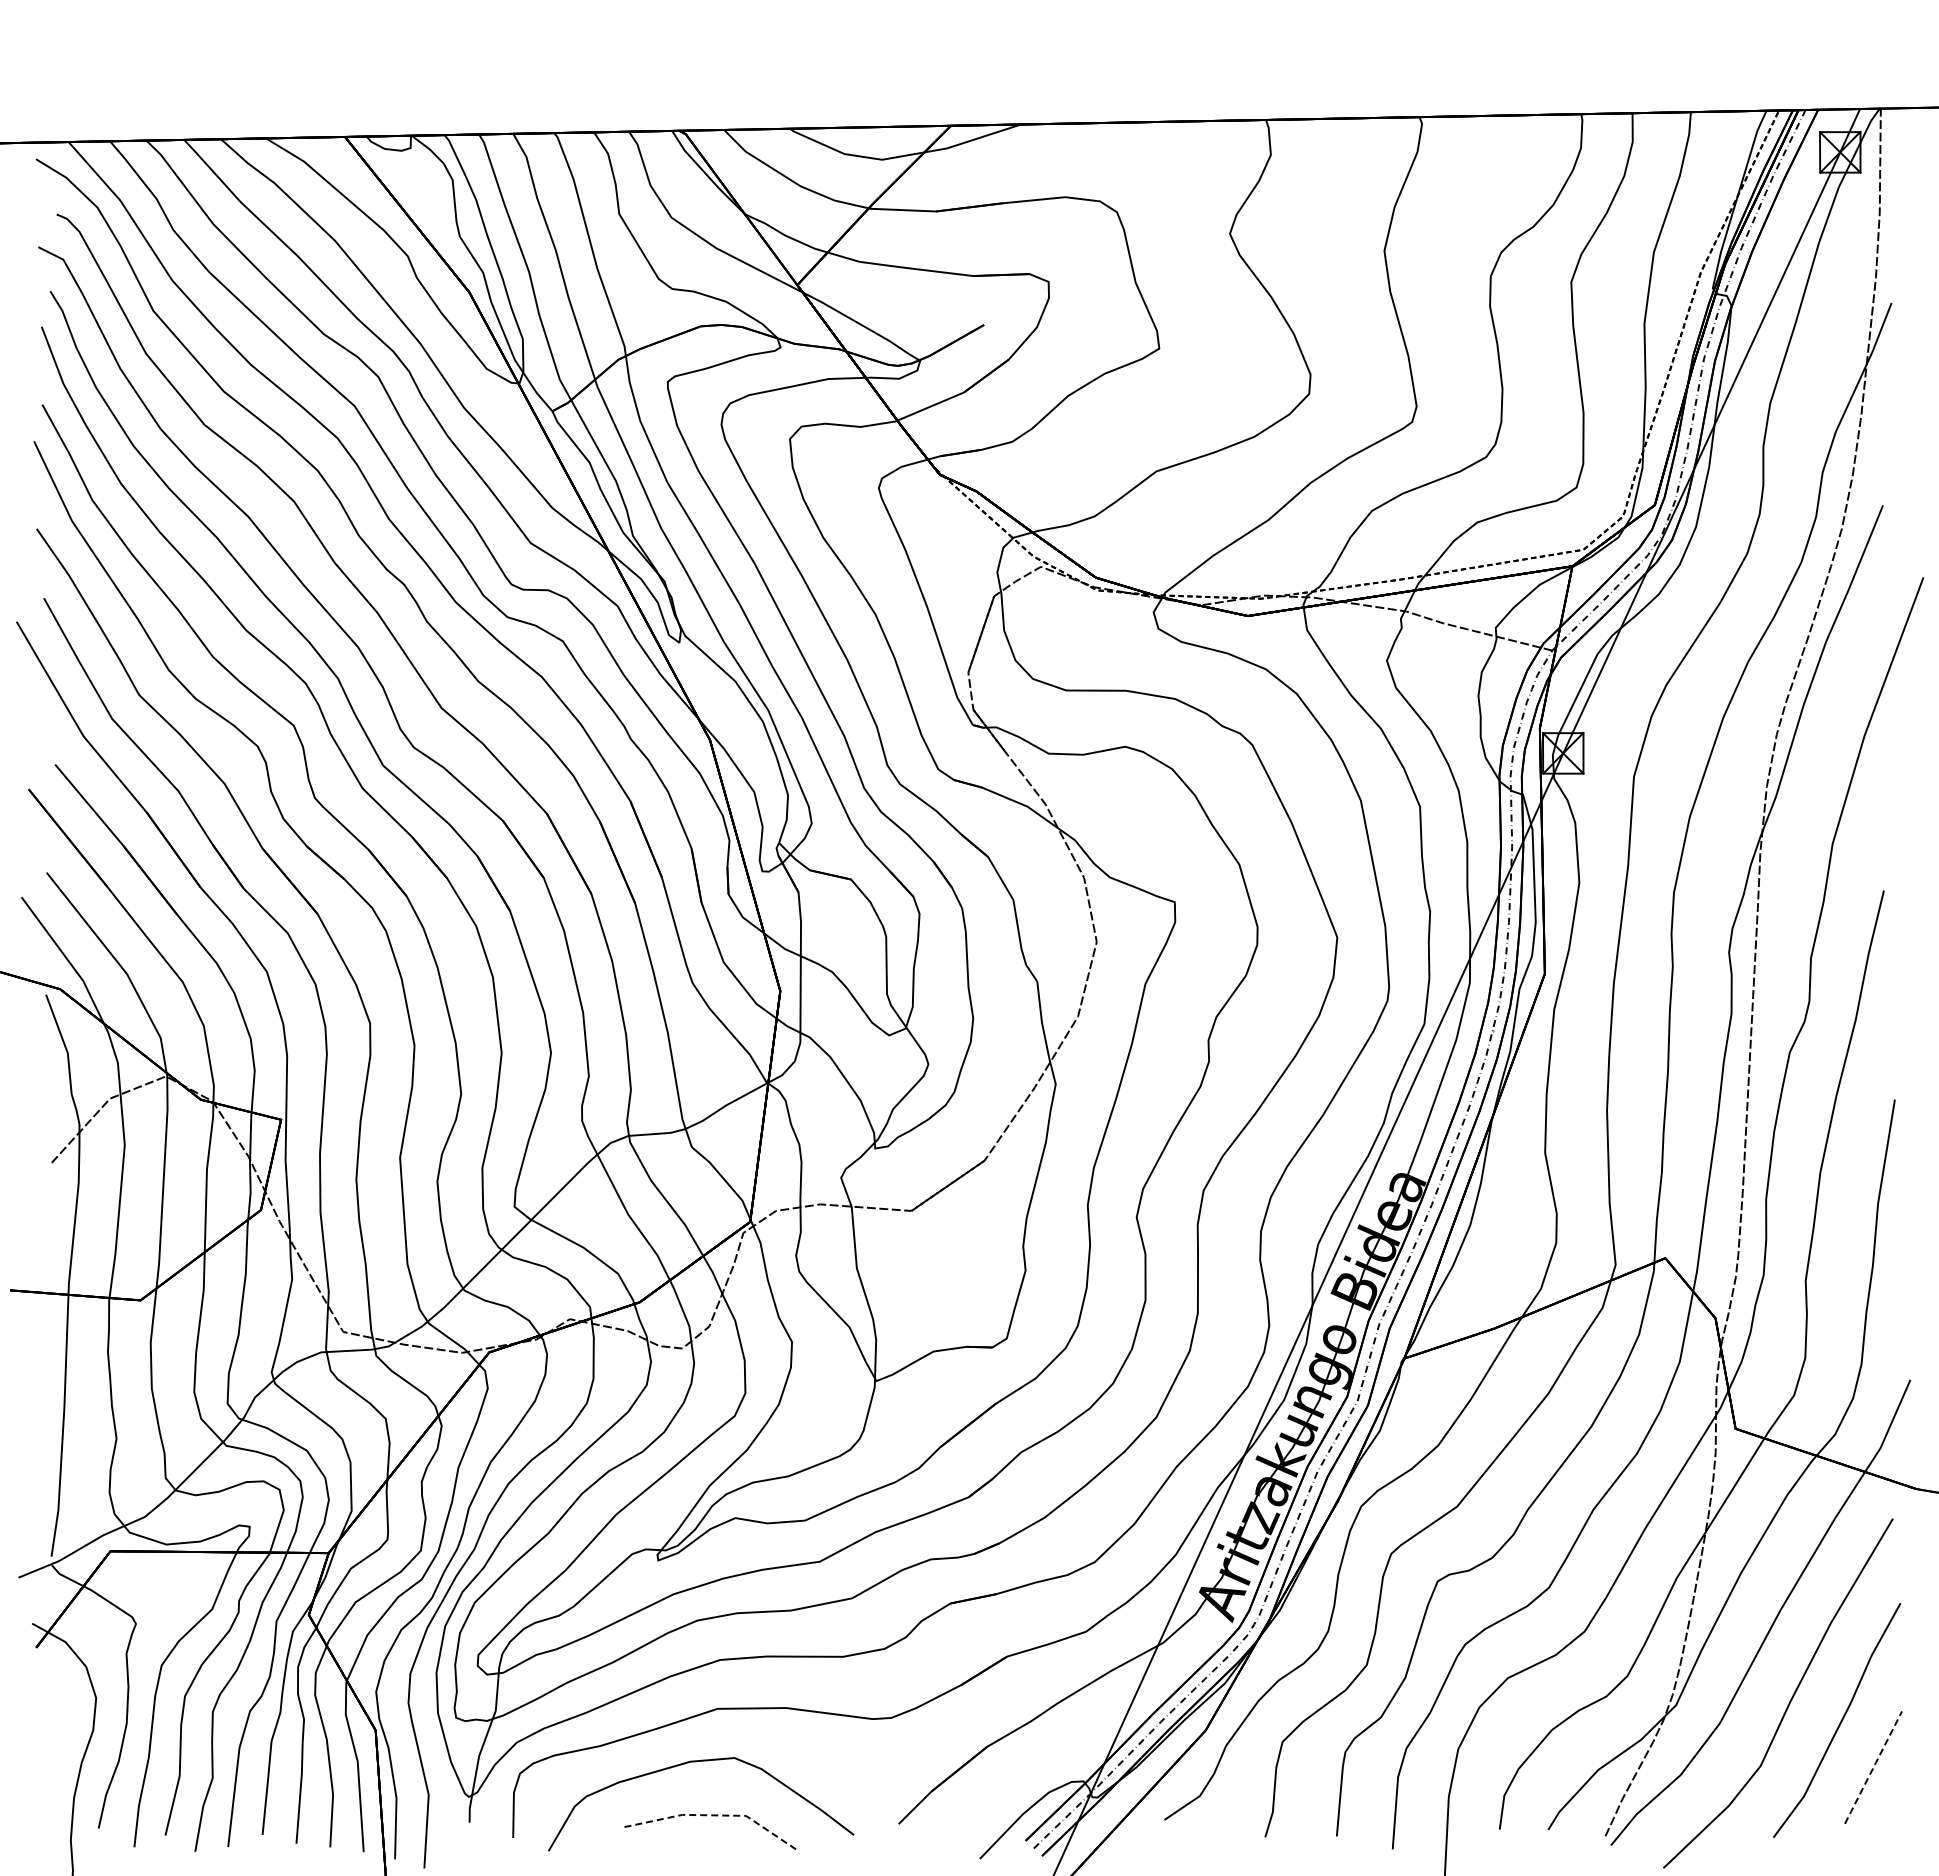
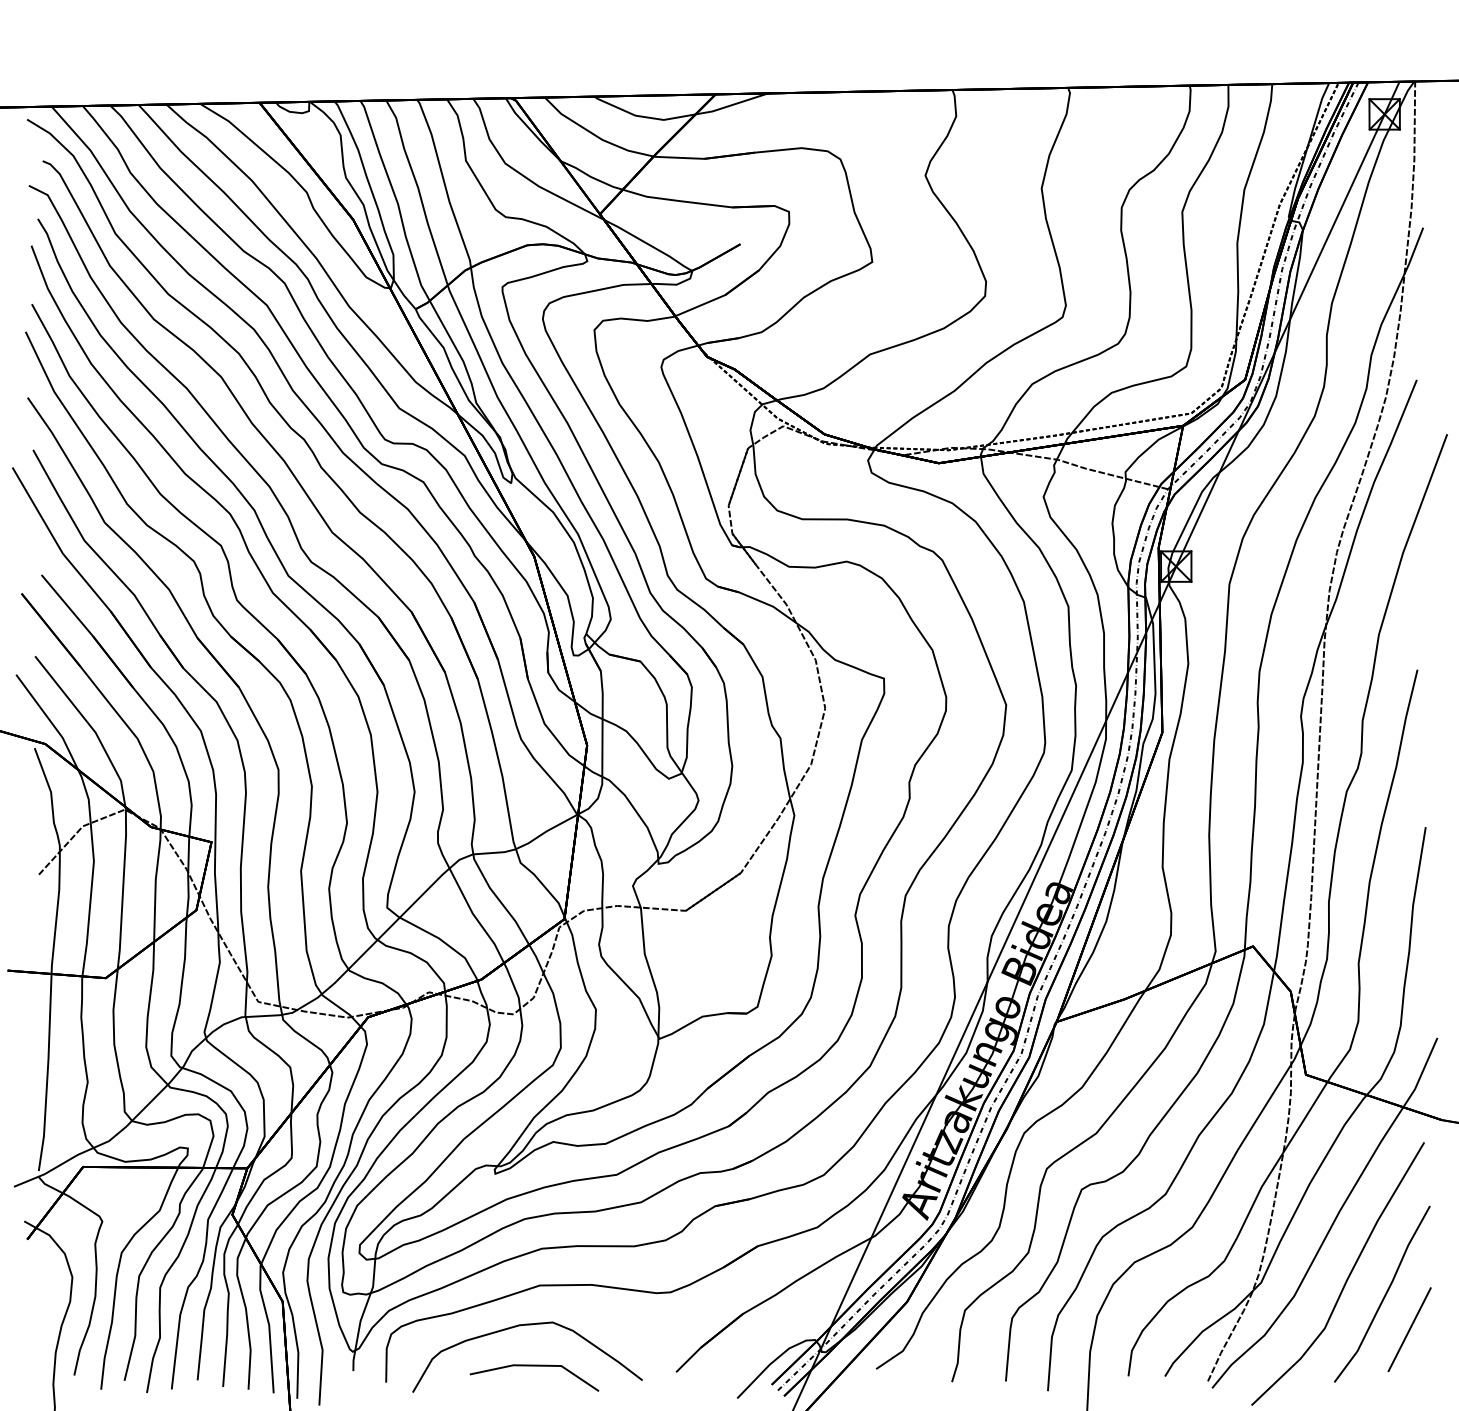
line: (1873, 1767) -> (1409, 1329), dashed -> solid
line: (714, 1815) -> (537, 1365), dashed -> solid

